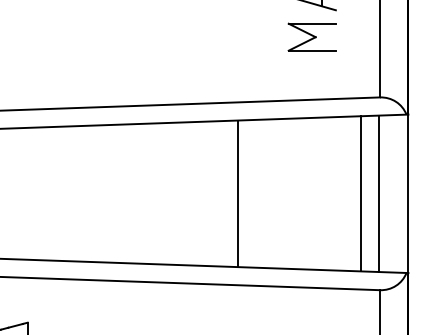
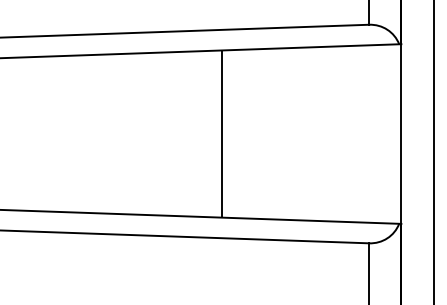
line: (238, 193) -> (222, 133), moved
line: (361, 193) -> (348, 133), removed
line: (379, 193) -> (368, 133), removed

